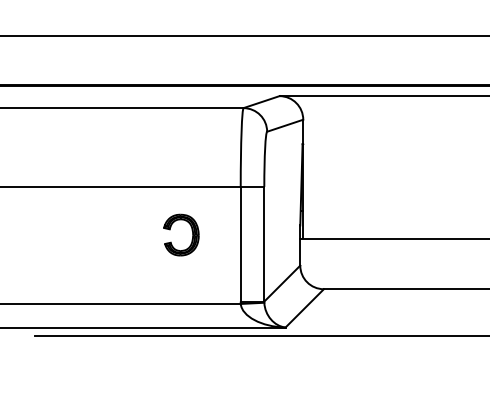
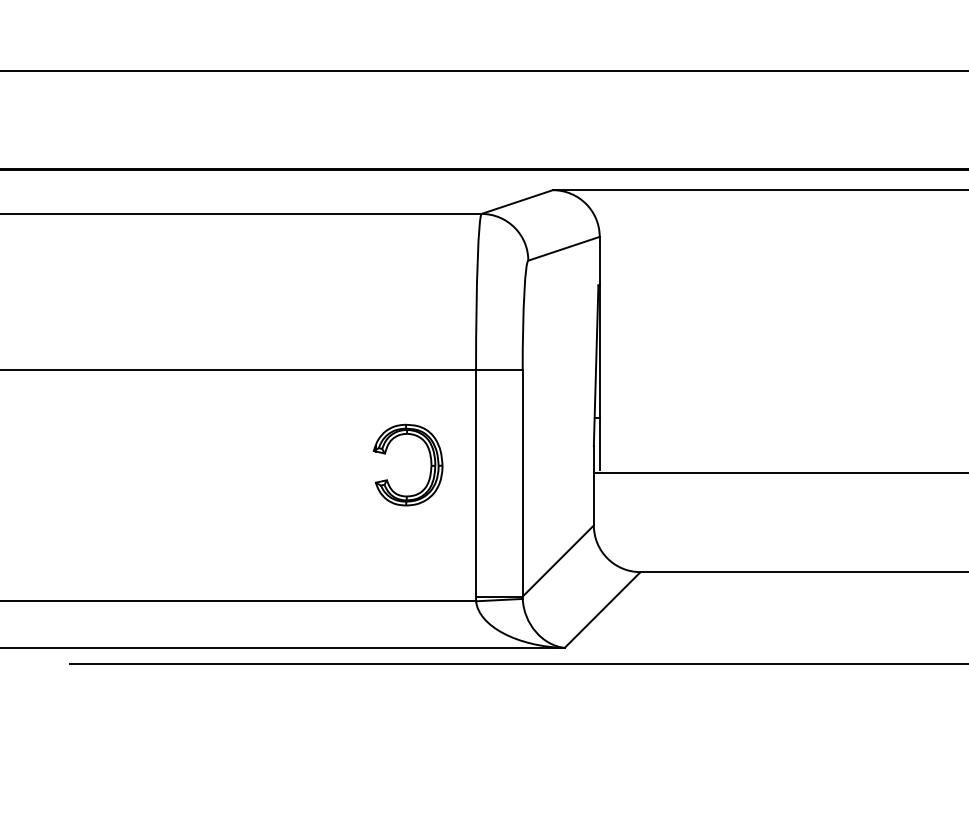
part: (191, 230) -> (428, 455), moved

